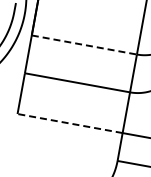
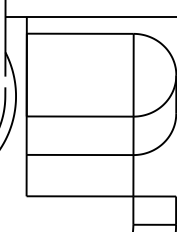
line: (84, 45) -> (80, 116), dashed -> solid
line: (69, 123) -> (79, 196), dashed -> solid

